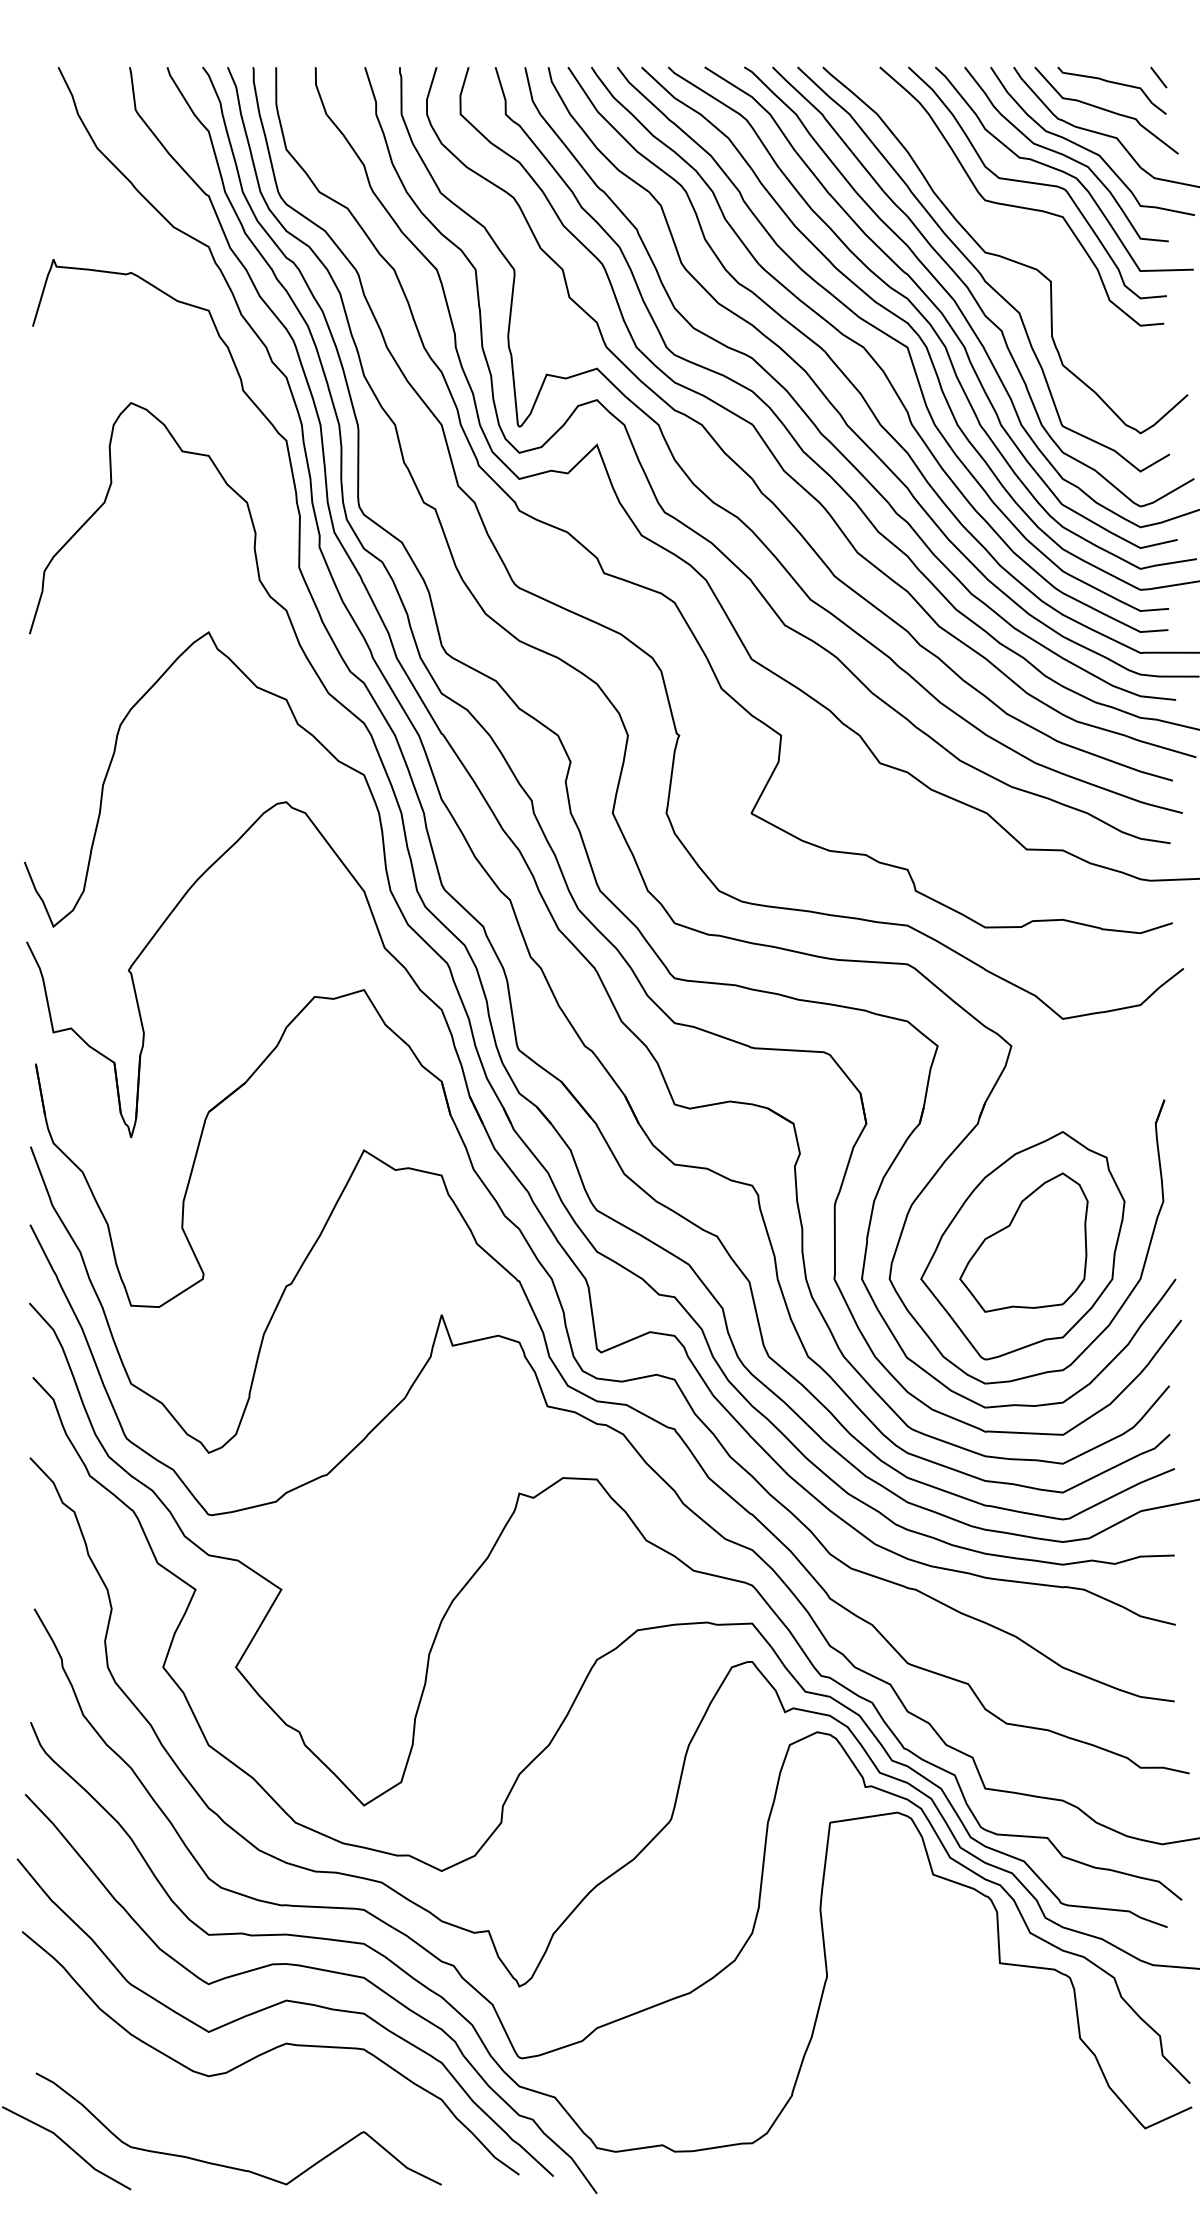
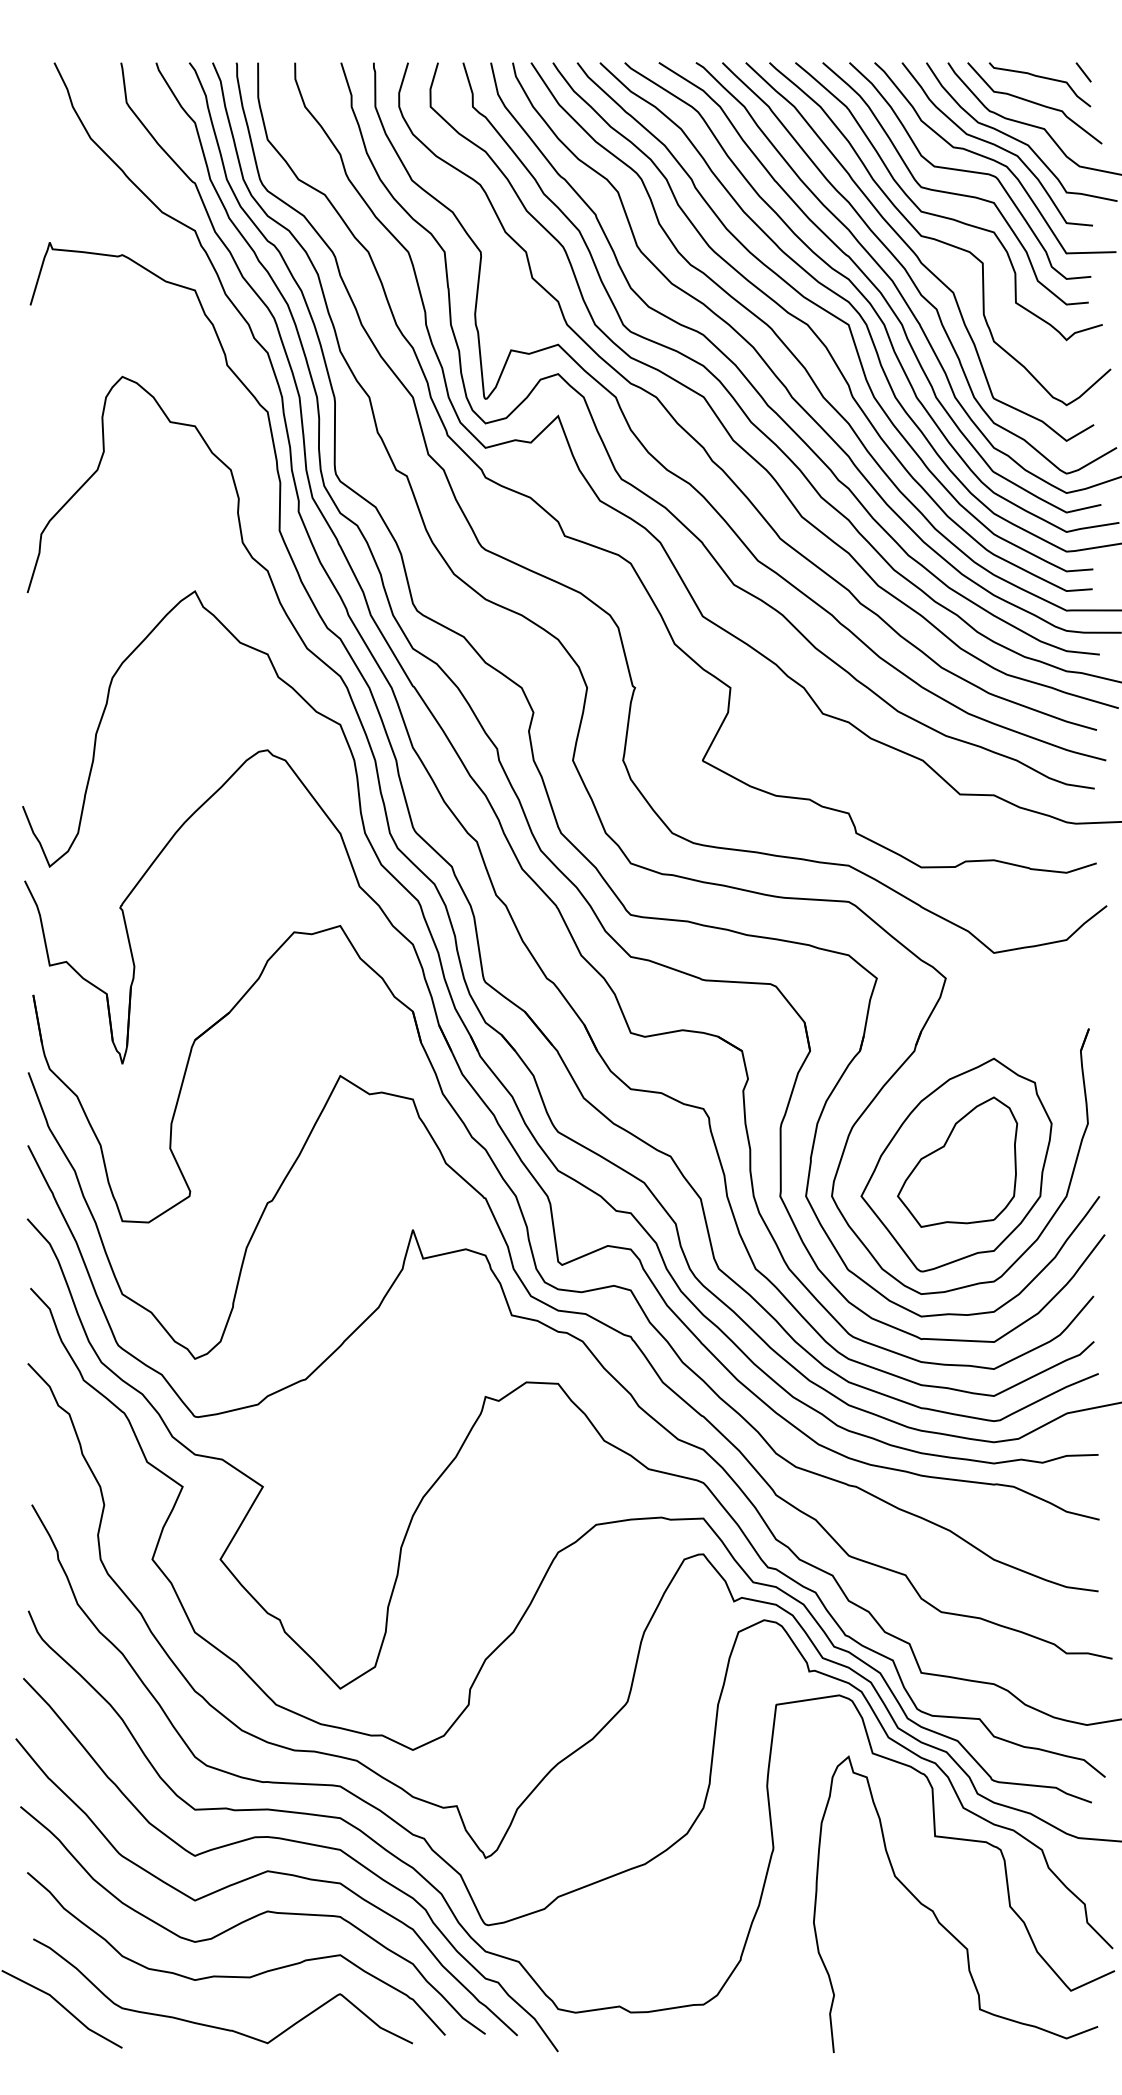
curve: (1010, 231) -> (944, 216), added
curve: (1000, 2046) -> (935, 1914), added
curve: (252, 2112) -> (235, 1975), added

